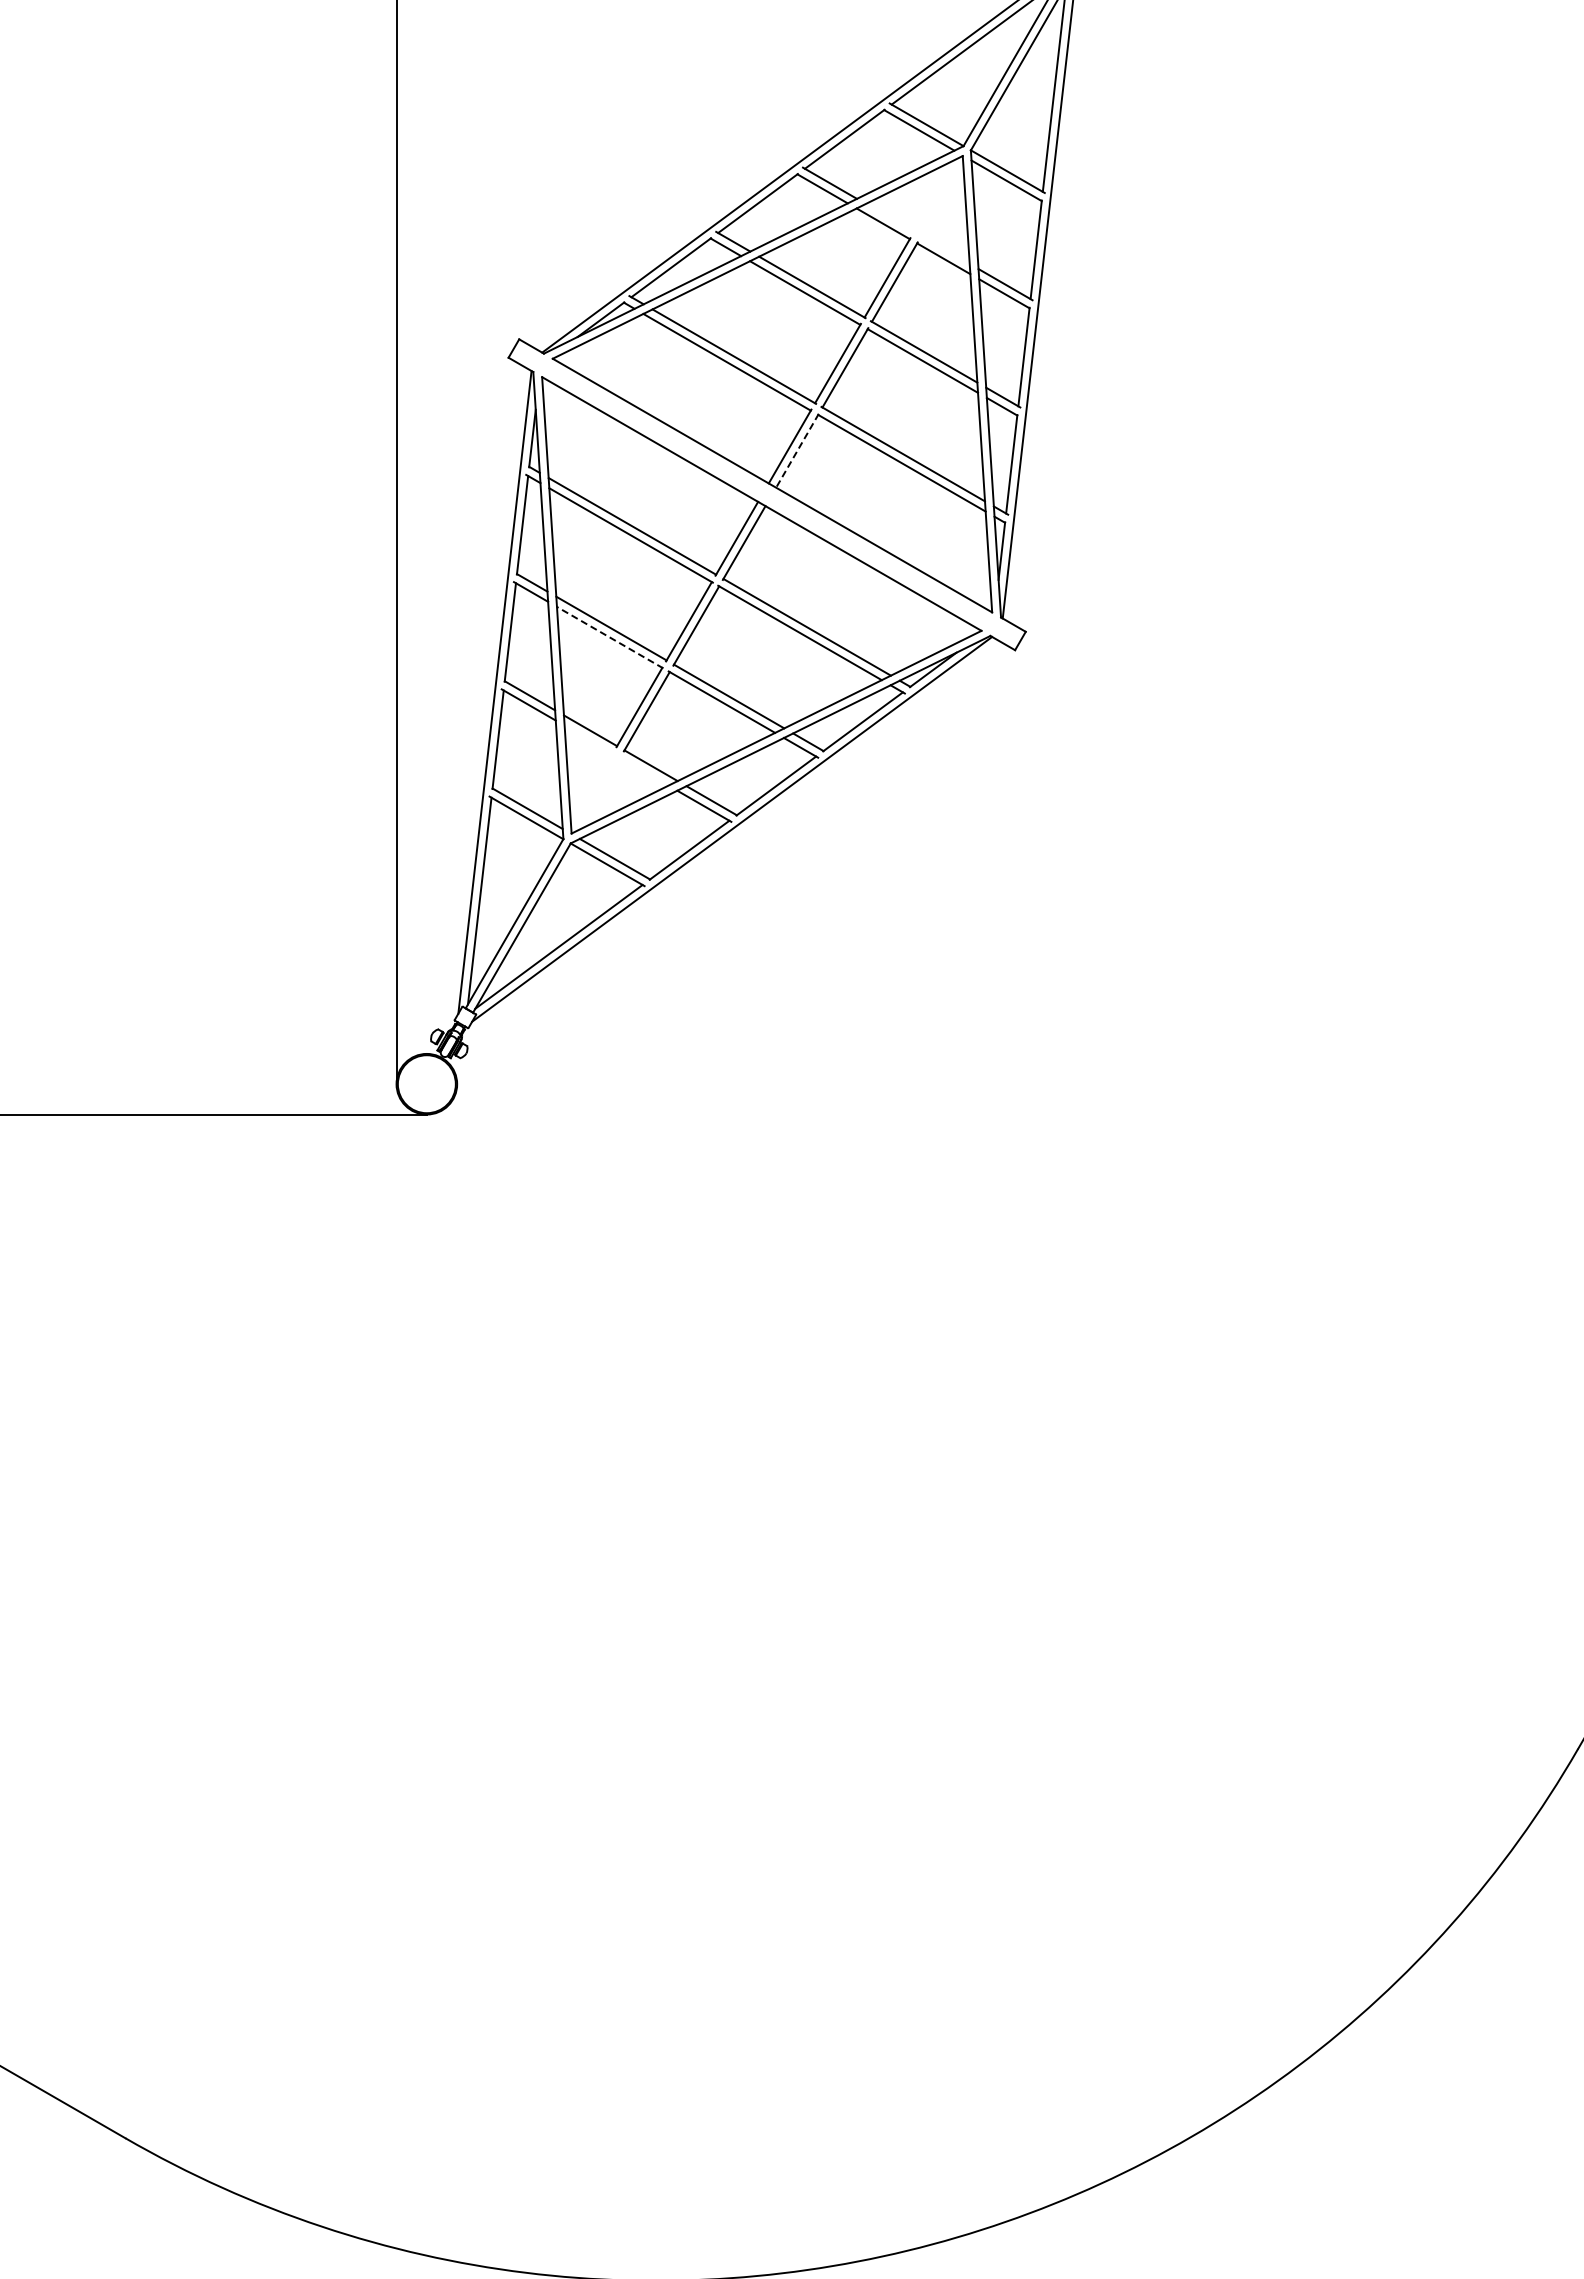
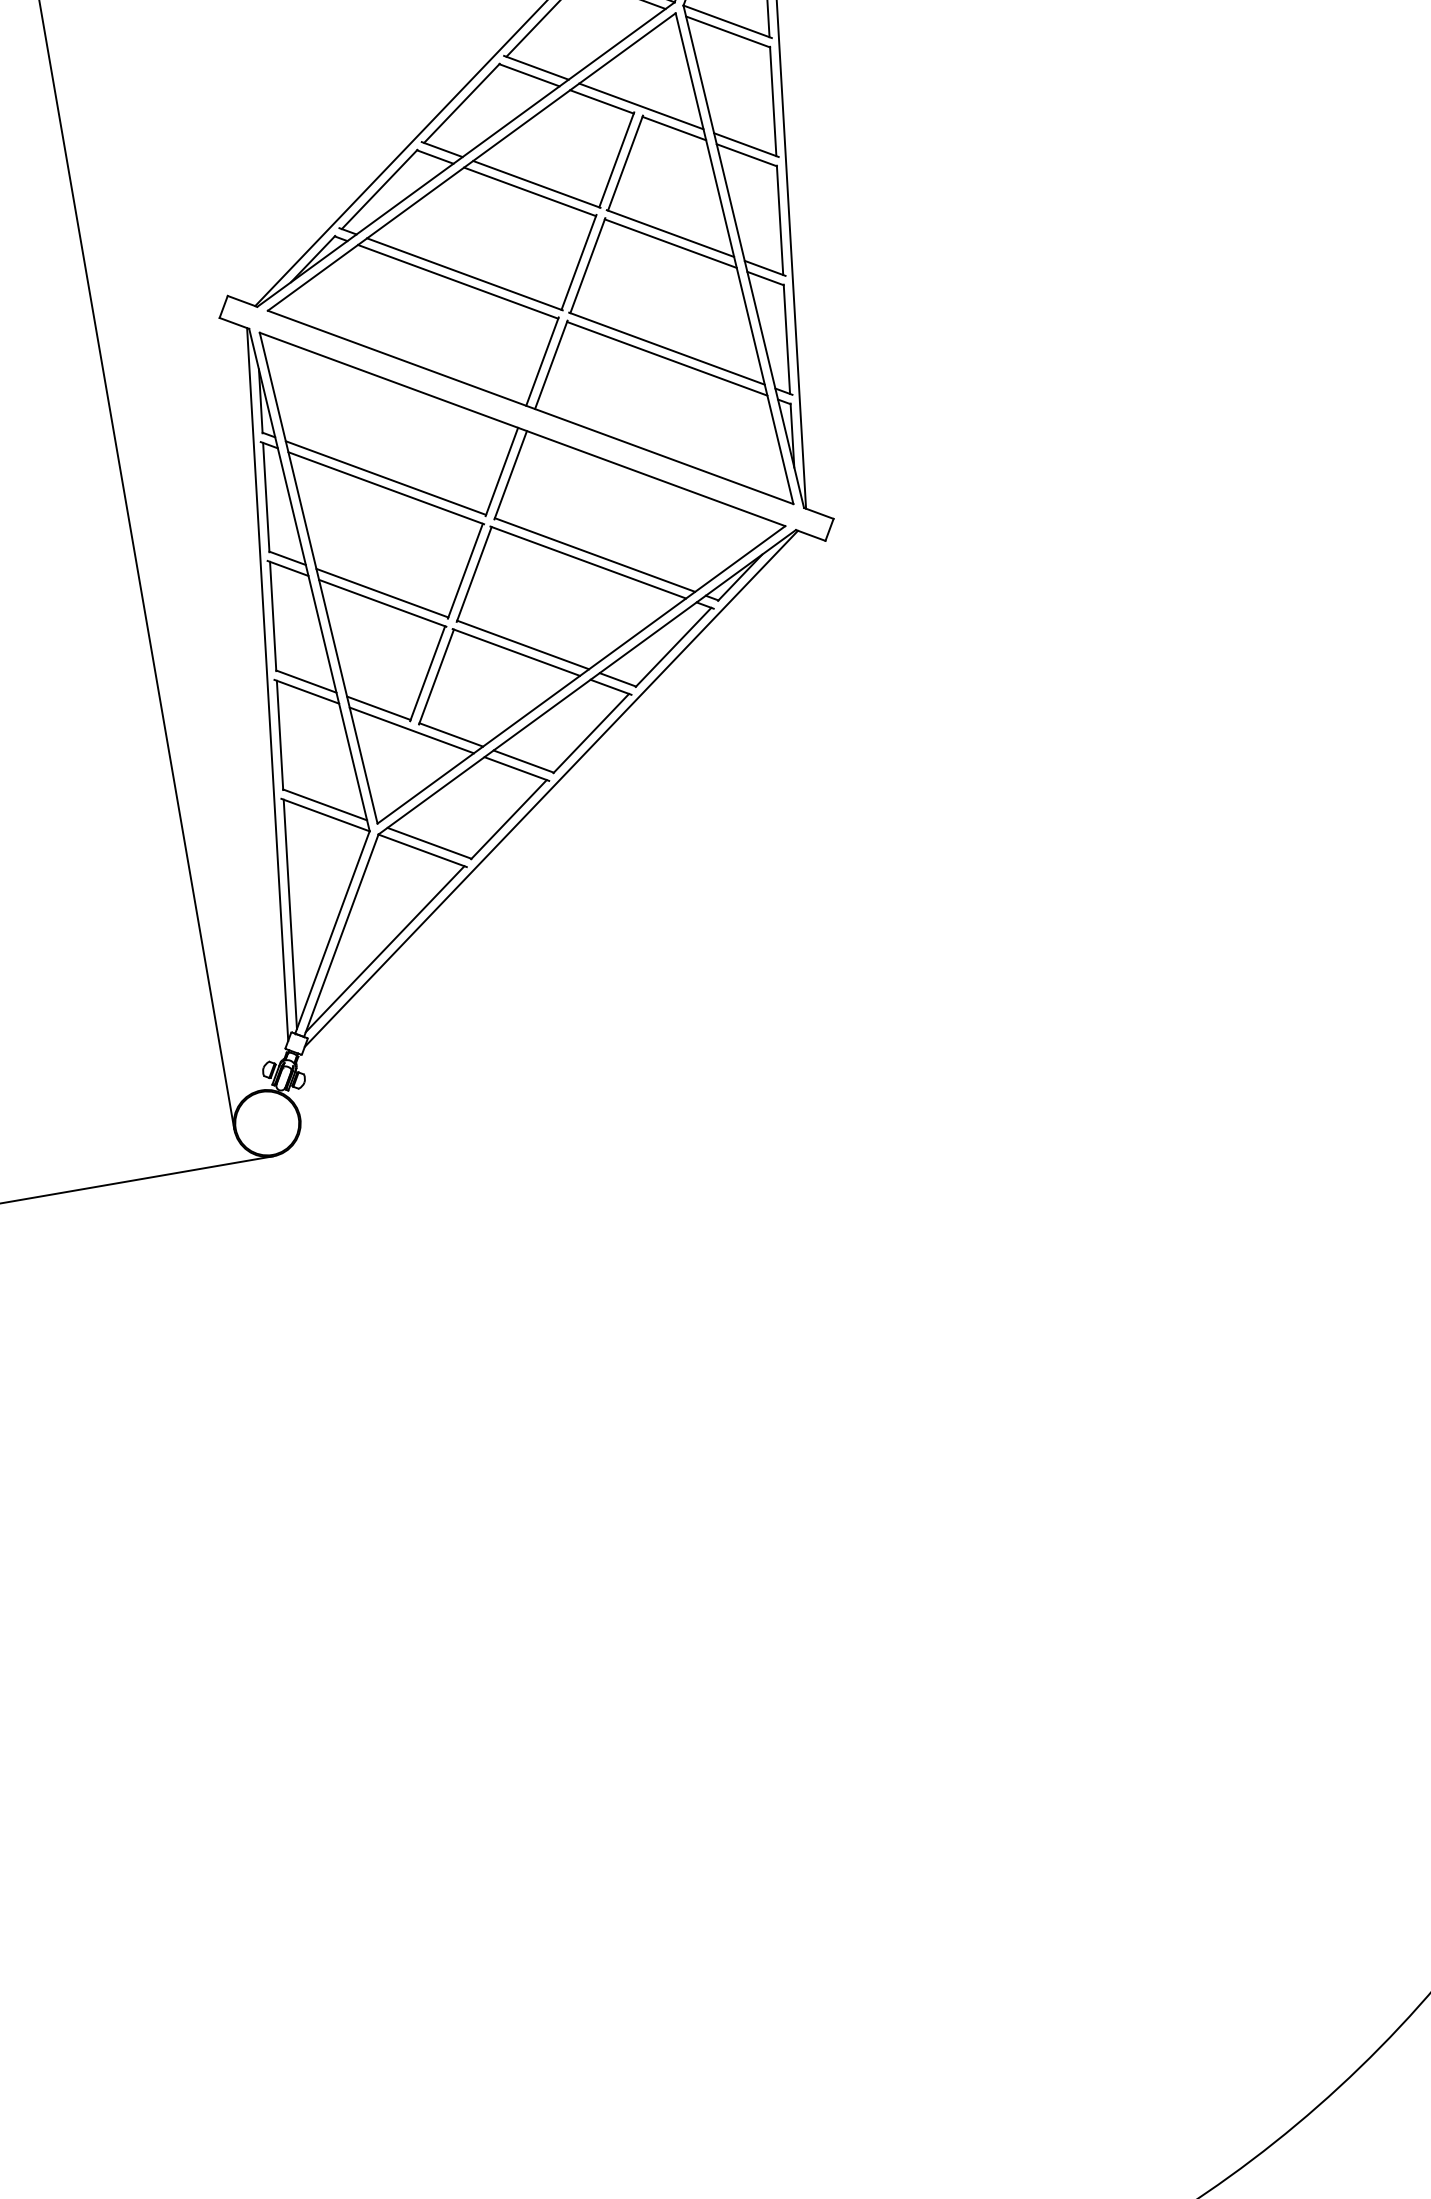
line: (917, 233) -> (641, 106), added
line: (797, 450) -> (551, 364), dashed -> solid
line: (609, 637) -> (381, 603), dashed -> solid
line: (616, 755) -> (411, 730), added

